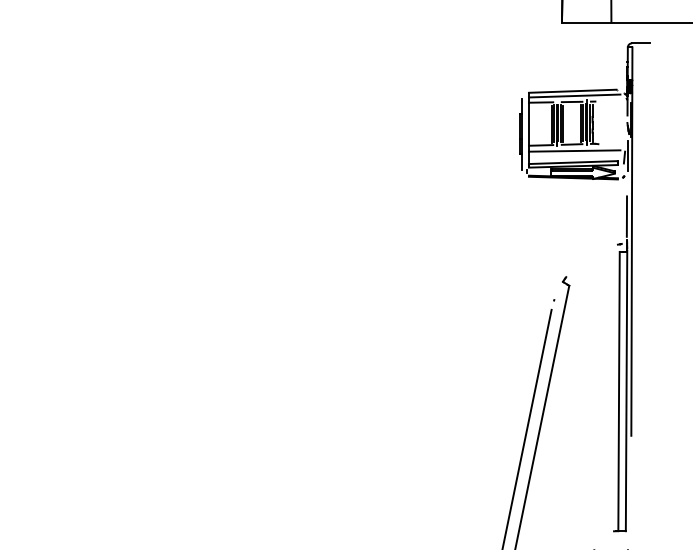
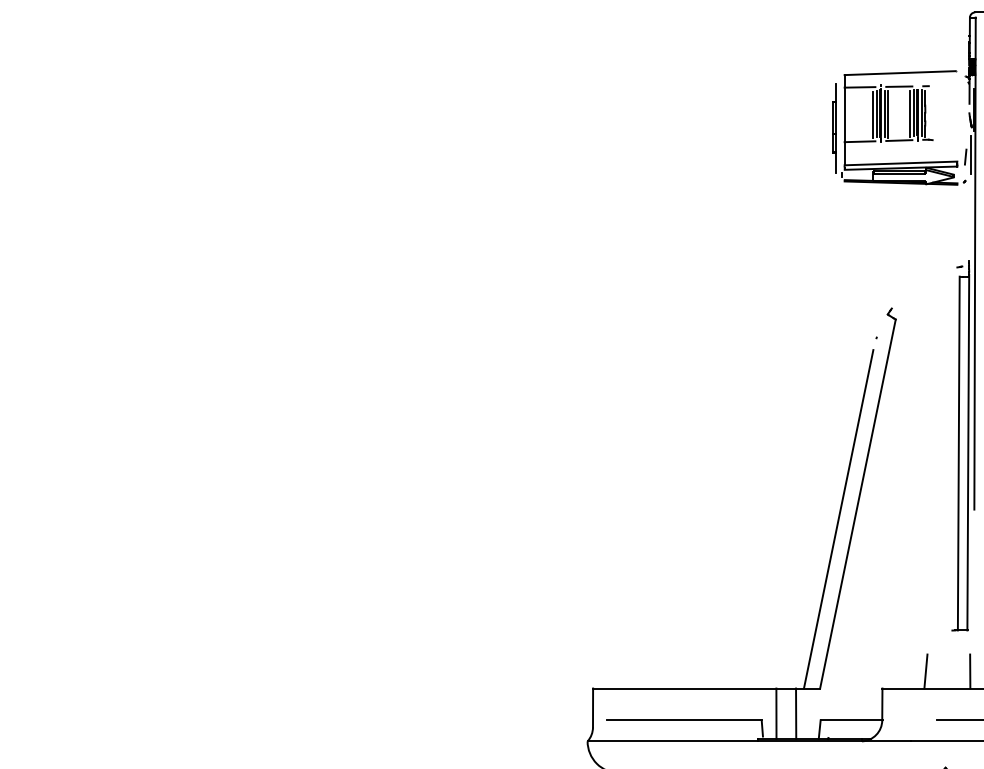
line: (574, 95) -> (902, 78), removed
line: (574, 150) -> (902, 148), removed
line: (626, 216) -> (968, 231), removed

